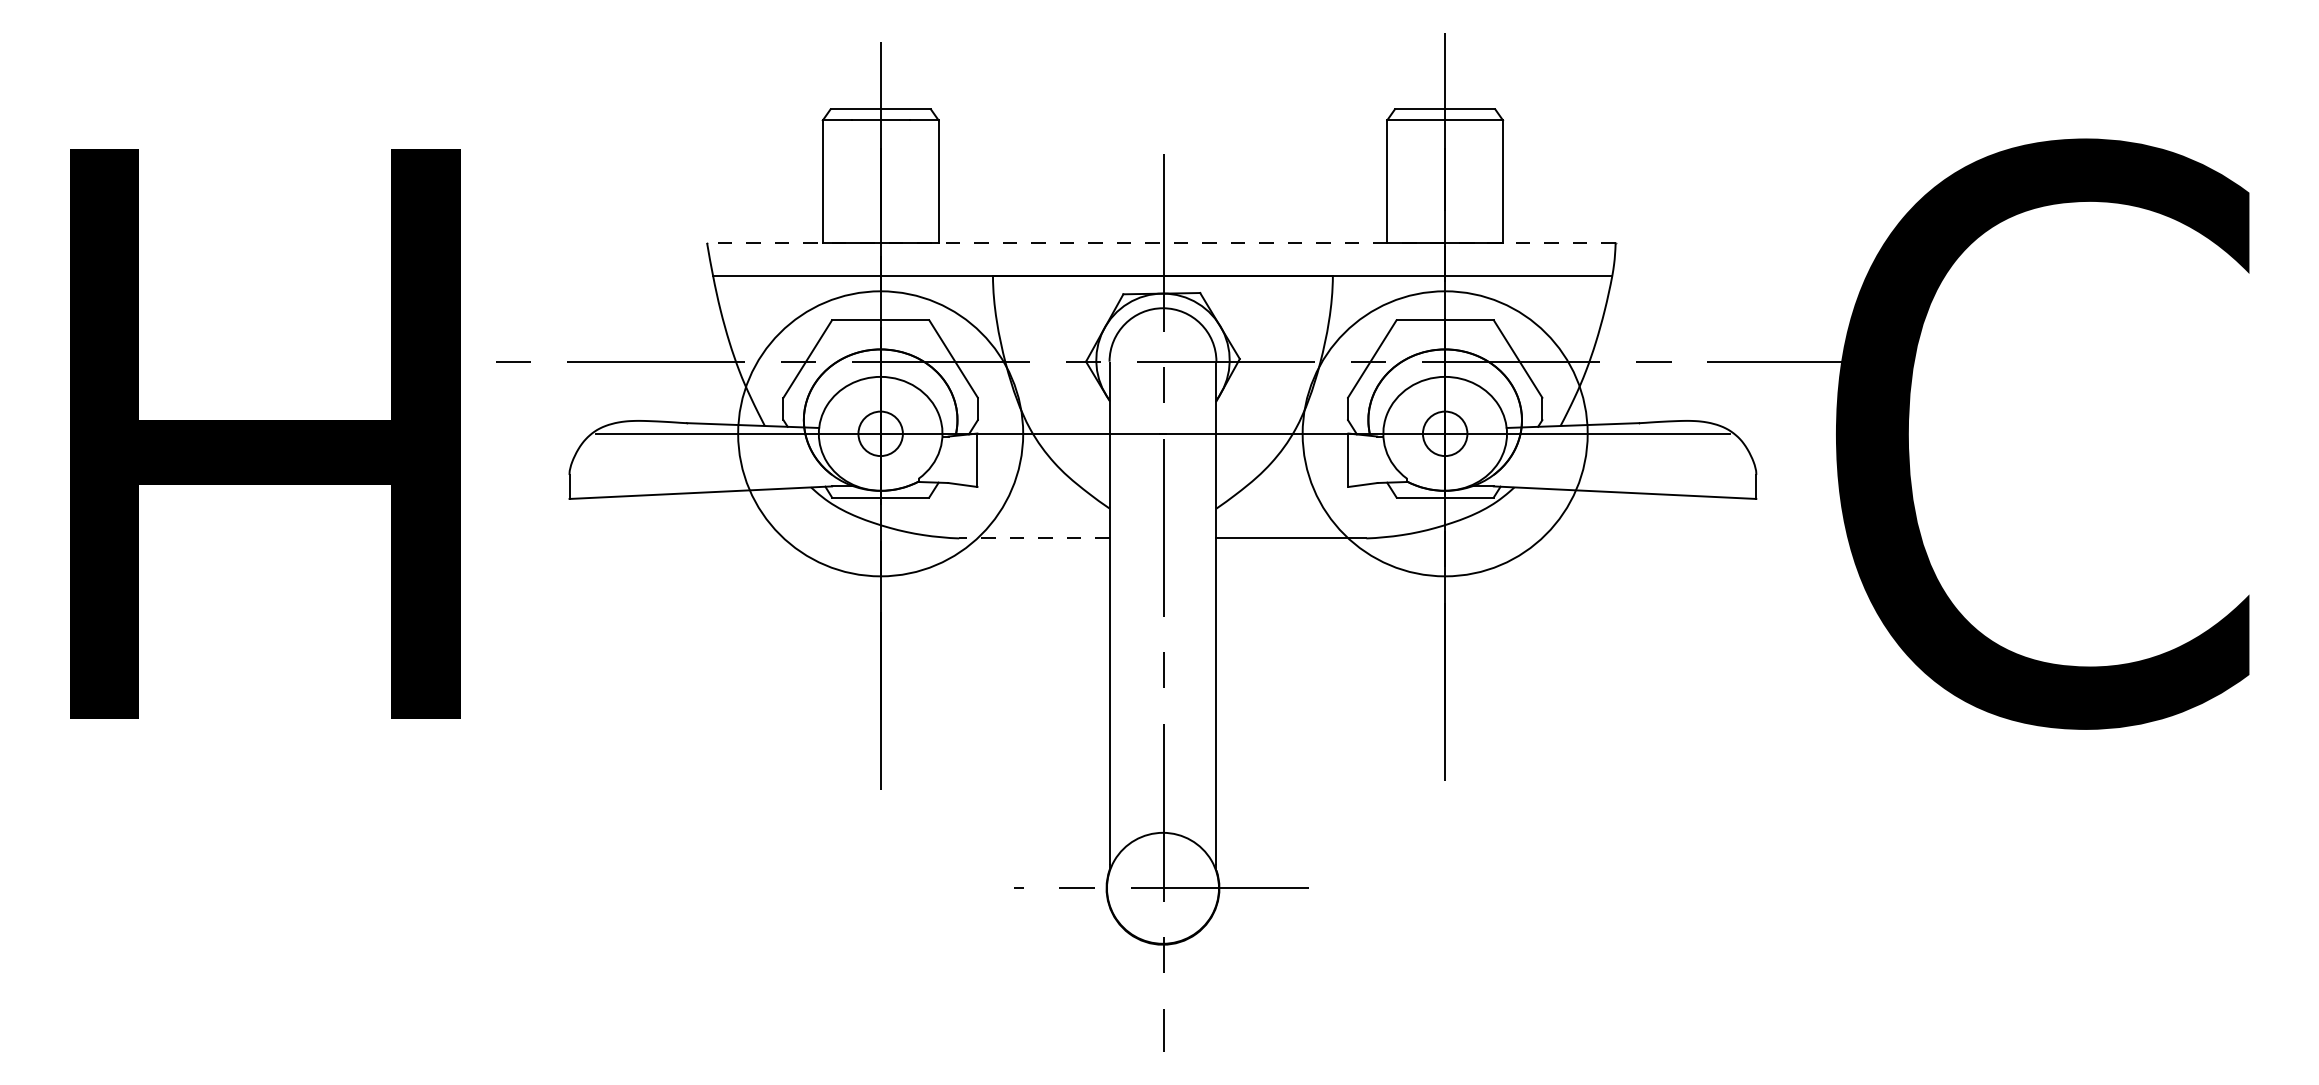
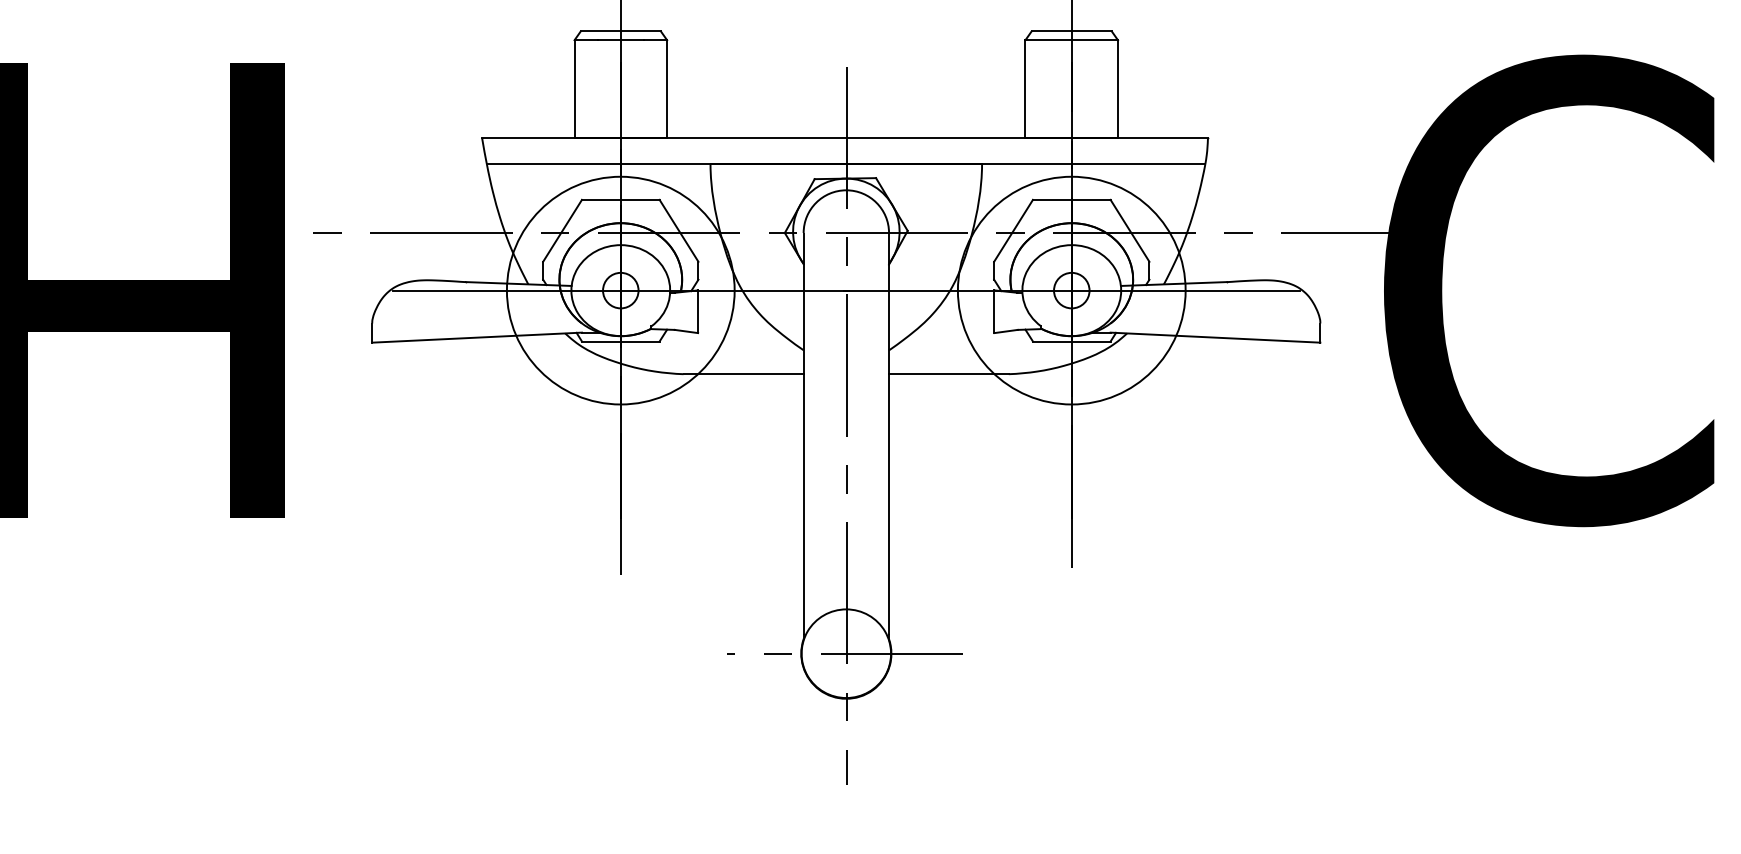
line: (1160, 243) -> (844, 138), dashed -> solid
line: (1033, 538) -> (742, 374), dashed -> solid

